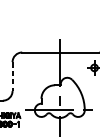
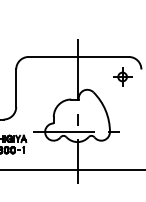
line: (12, 76) -> (16, 88), dashed -> solid

